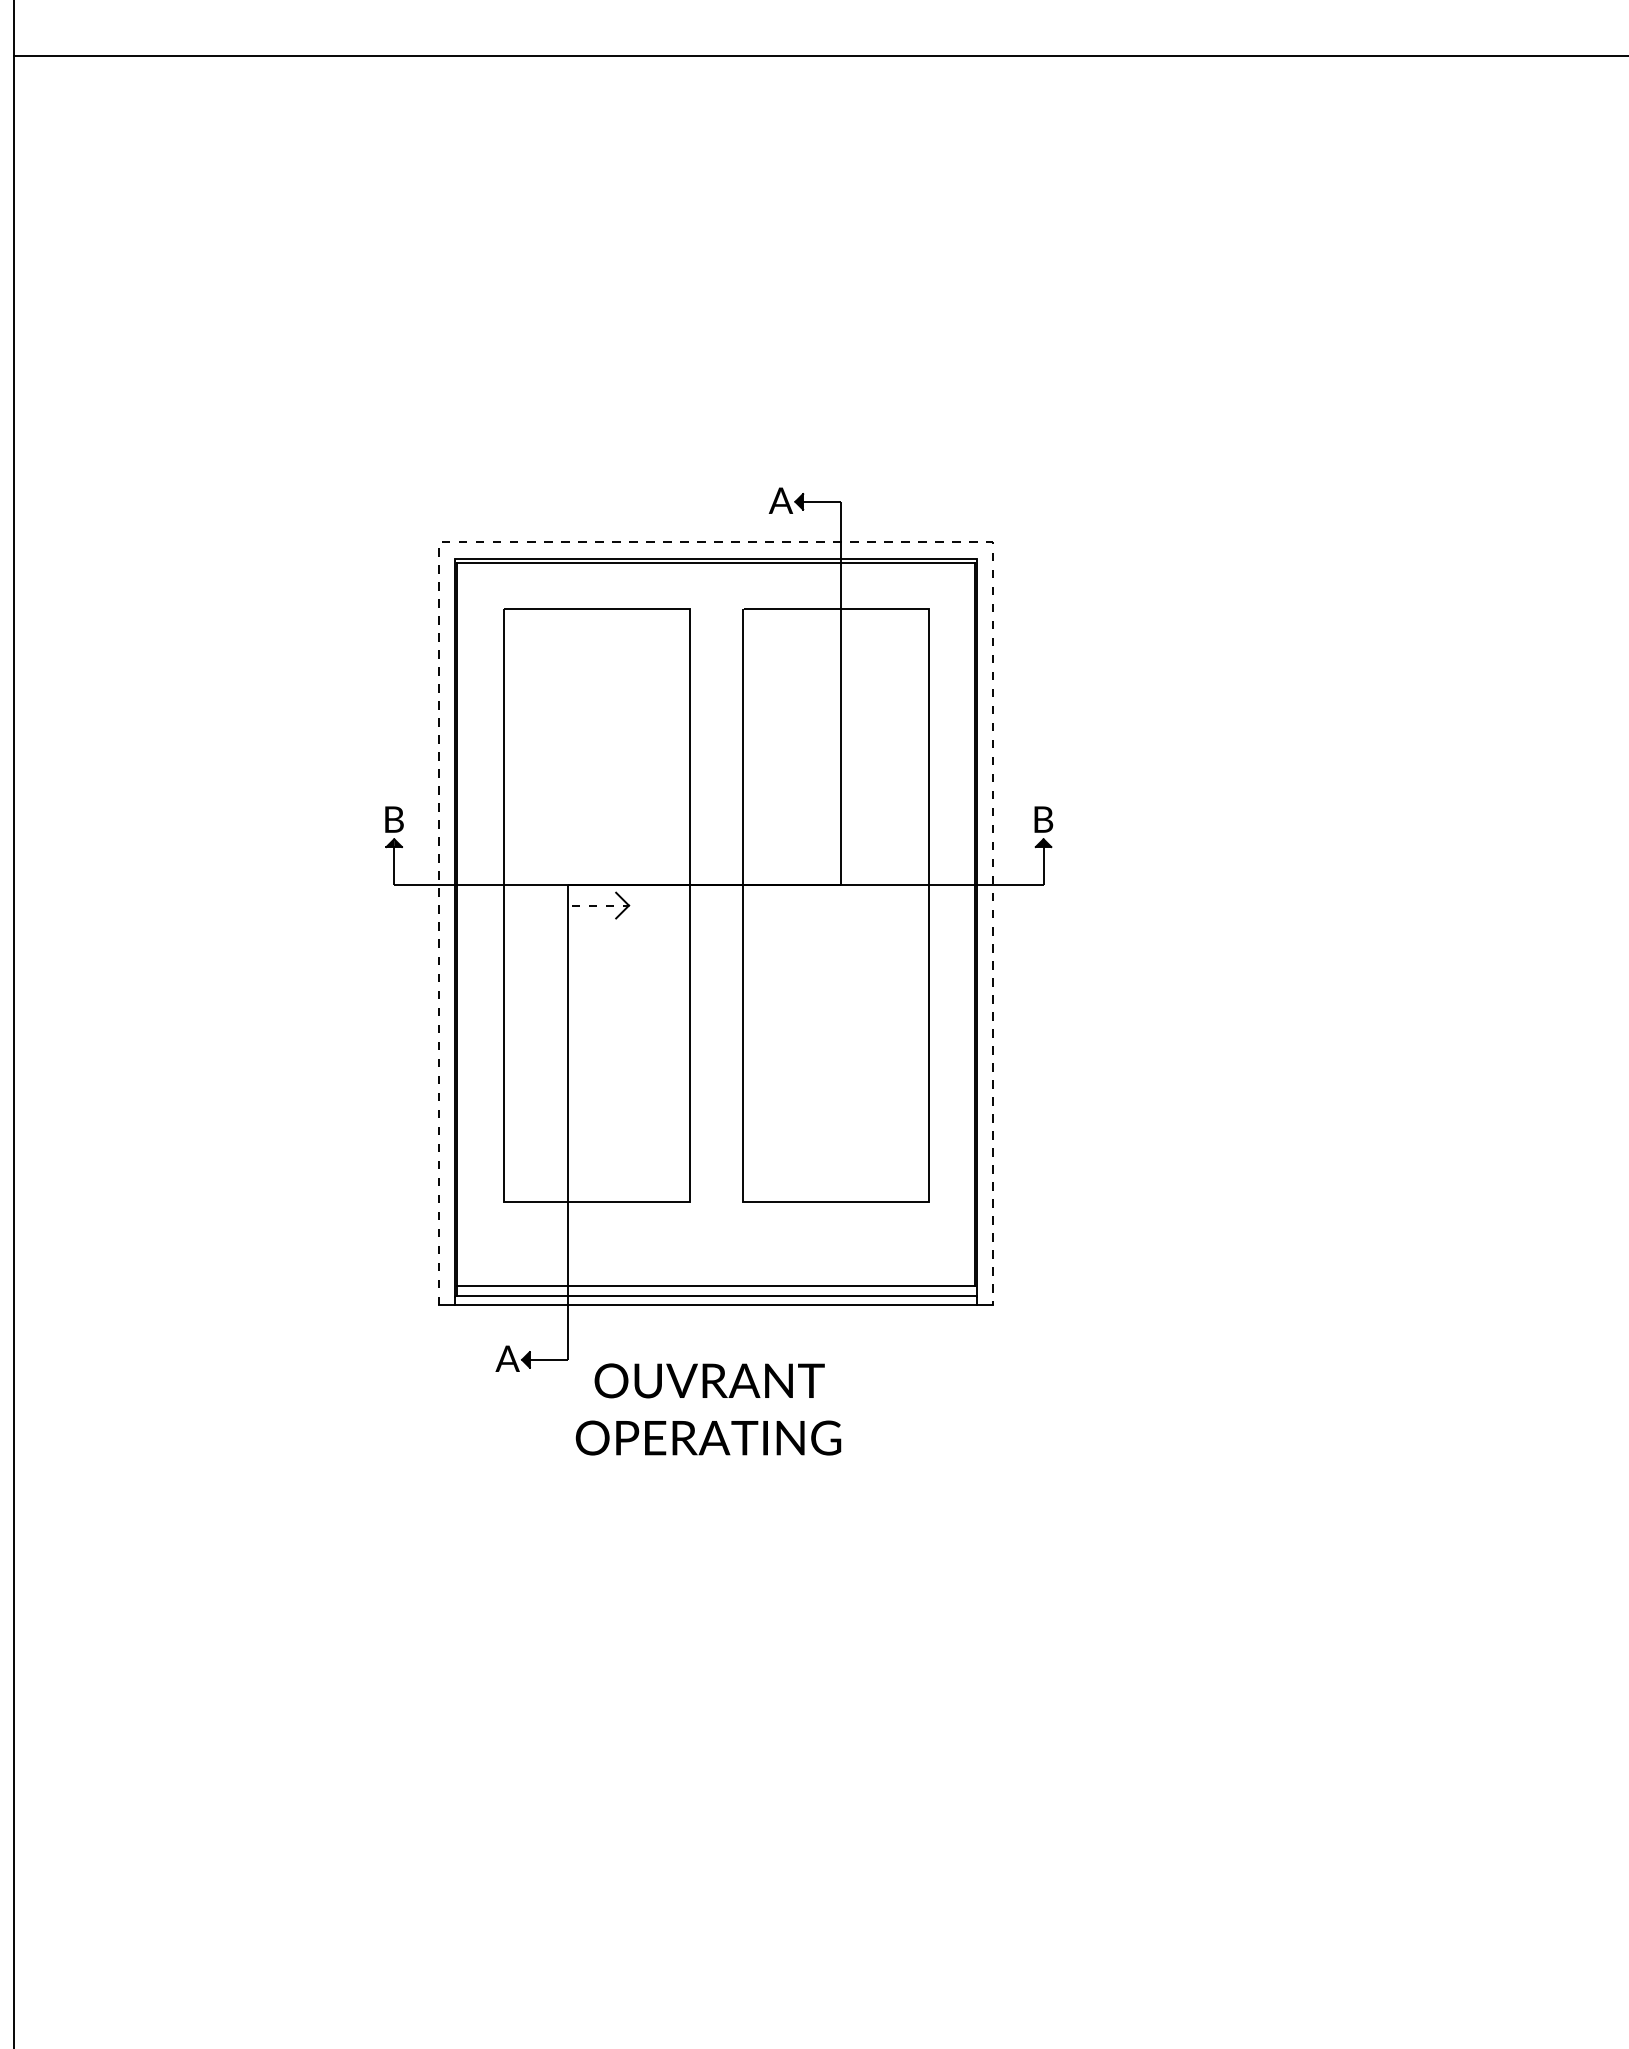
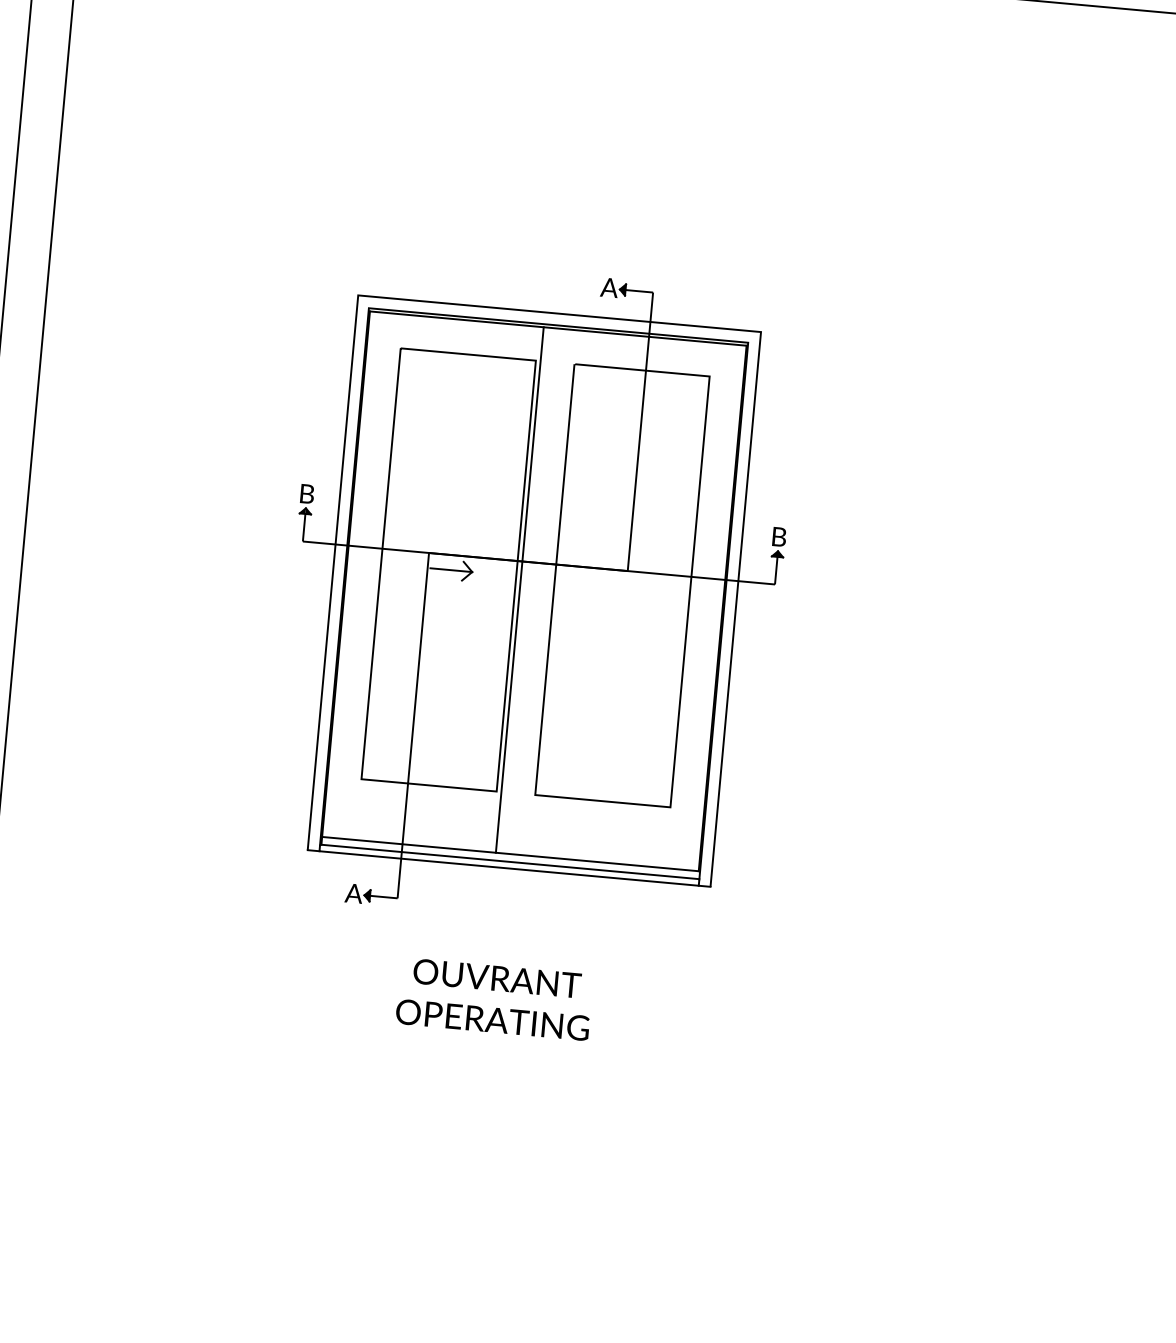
line: (716, 542) -> (559, 313), dashed -> solid
line: (600, 905) -> (451, 570), dashed -> solid
line: (696, 923) -> (520, 589), added
text: (708, 1409) -> (494, 999), moved

